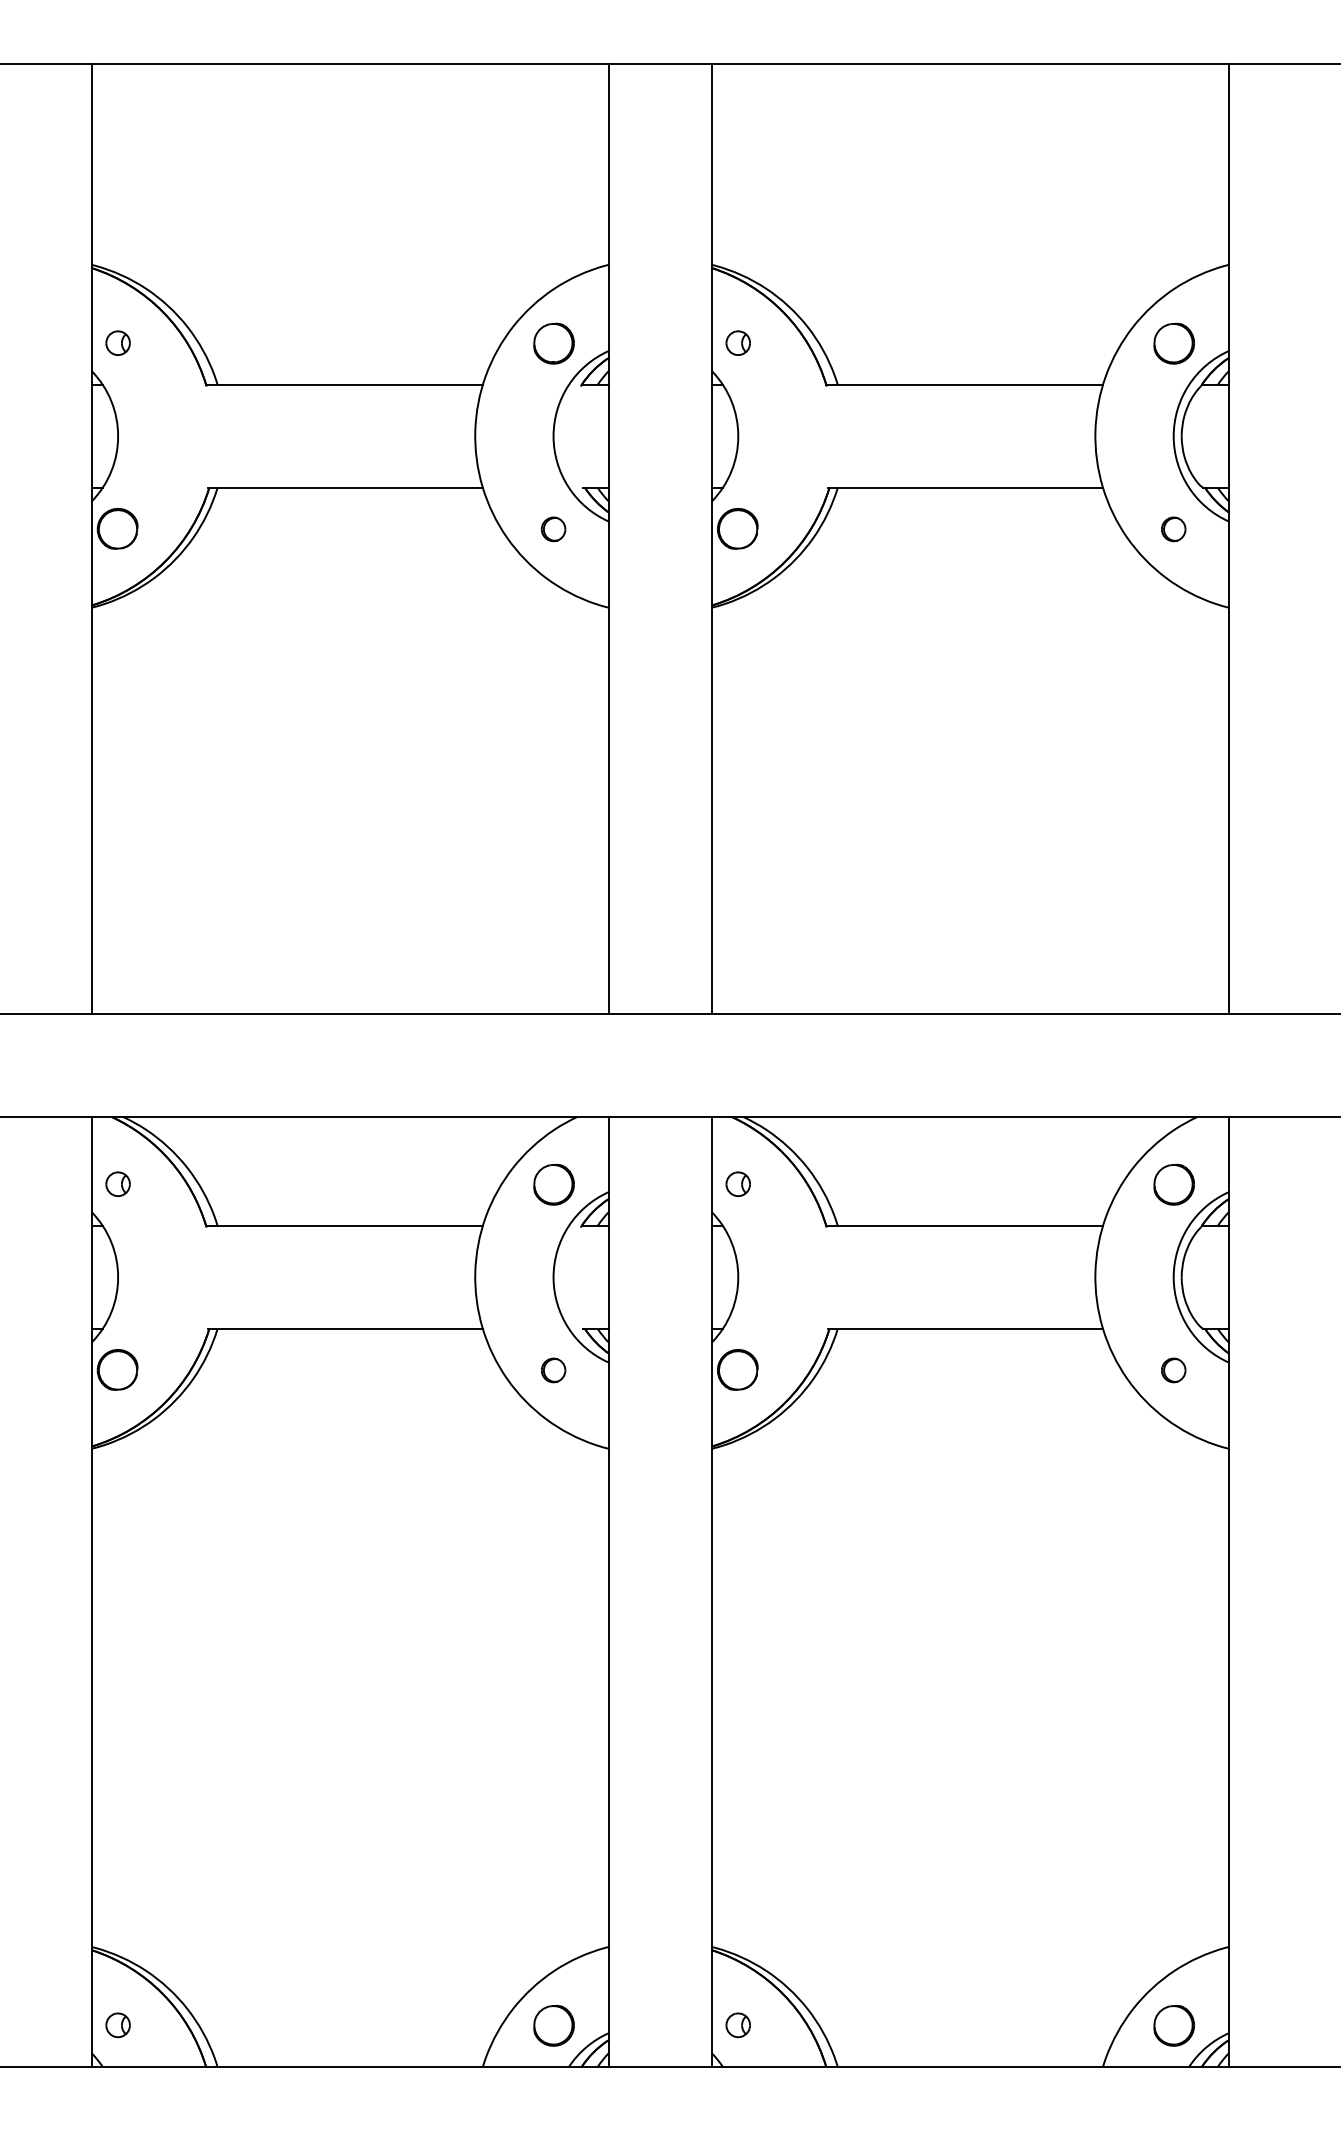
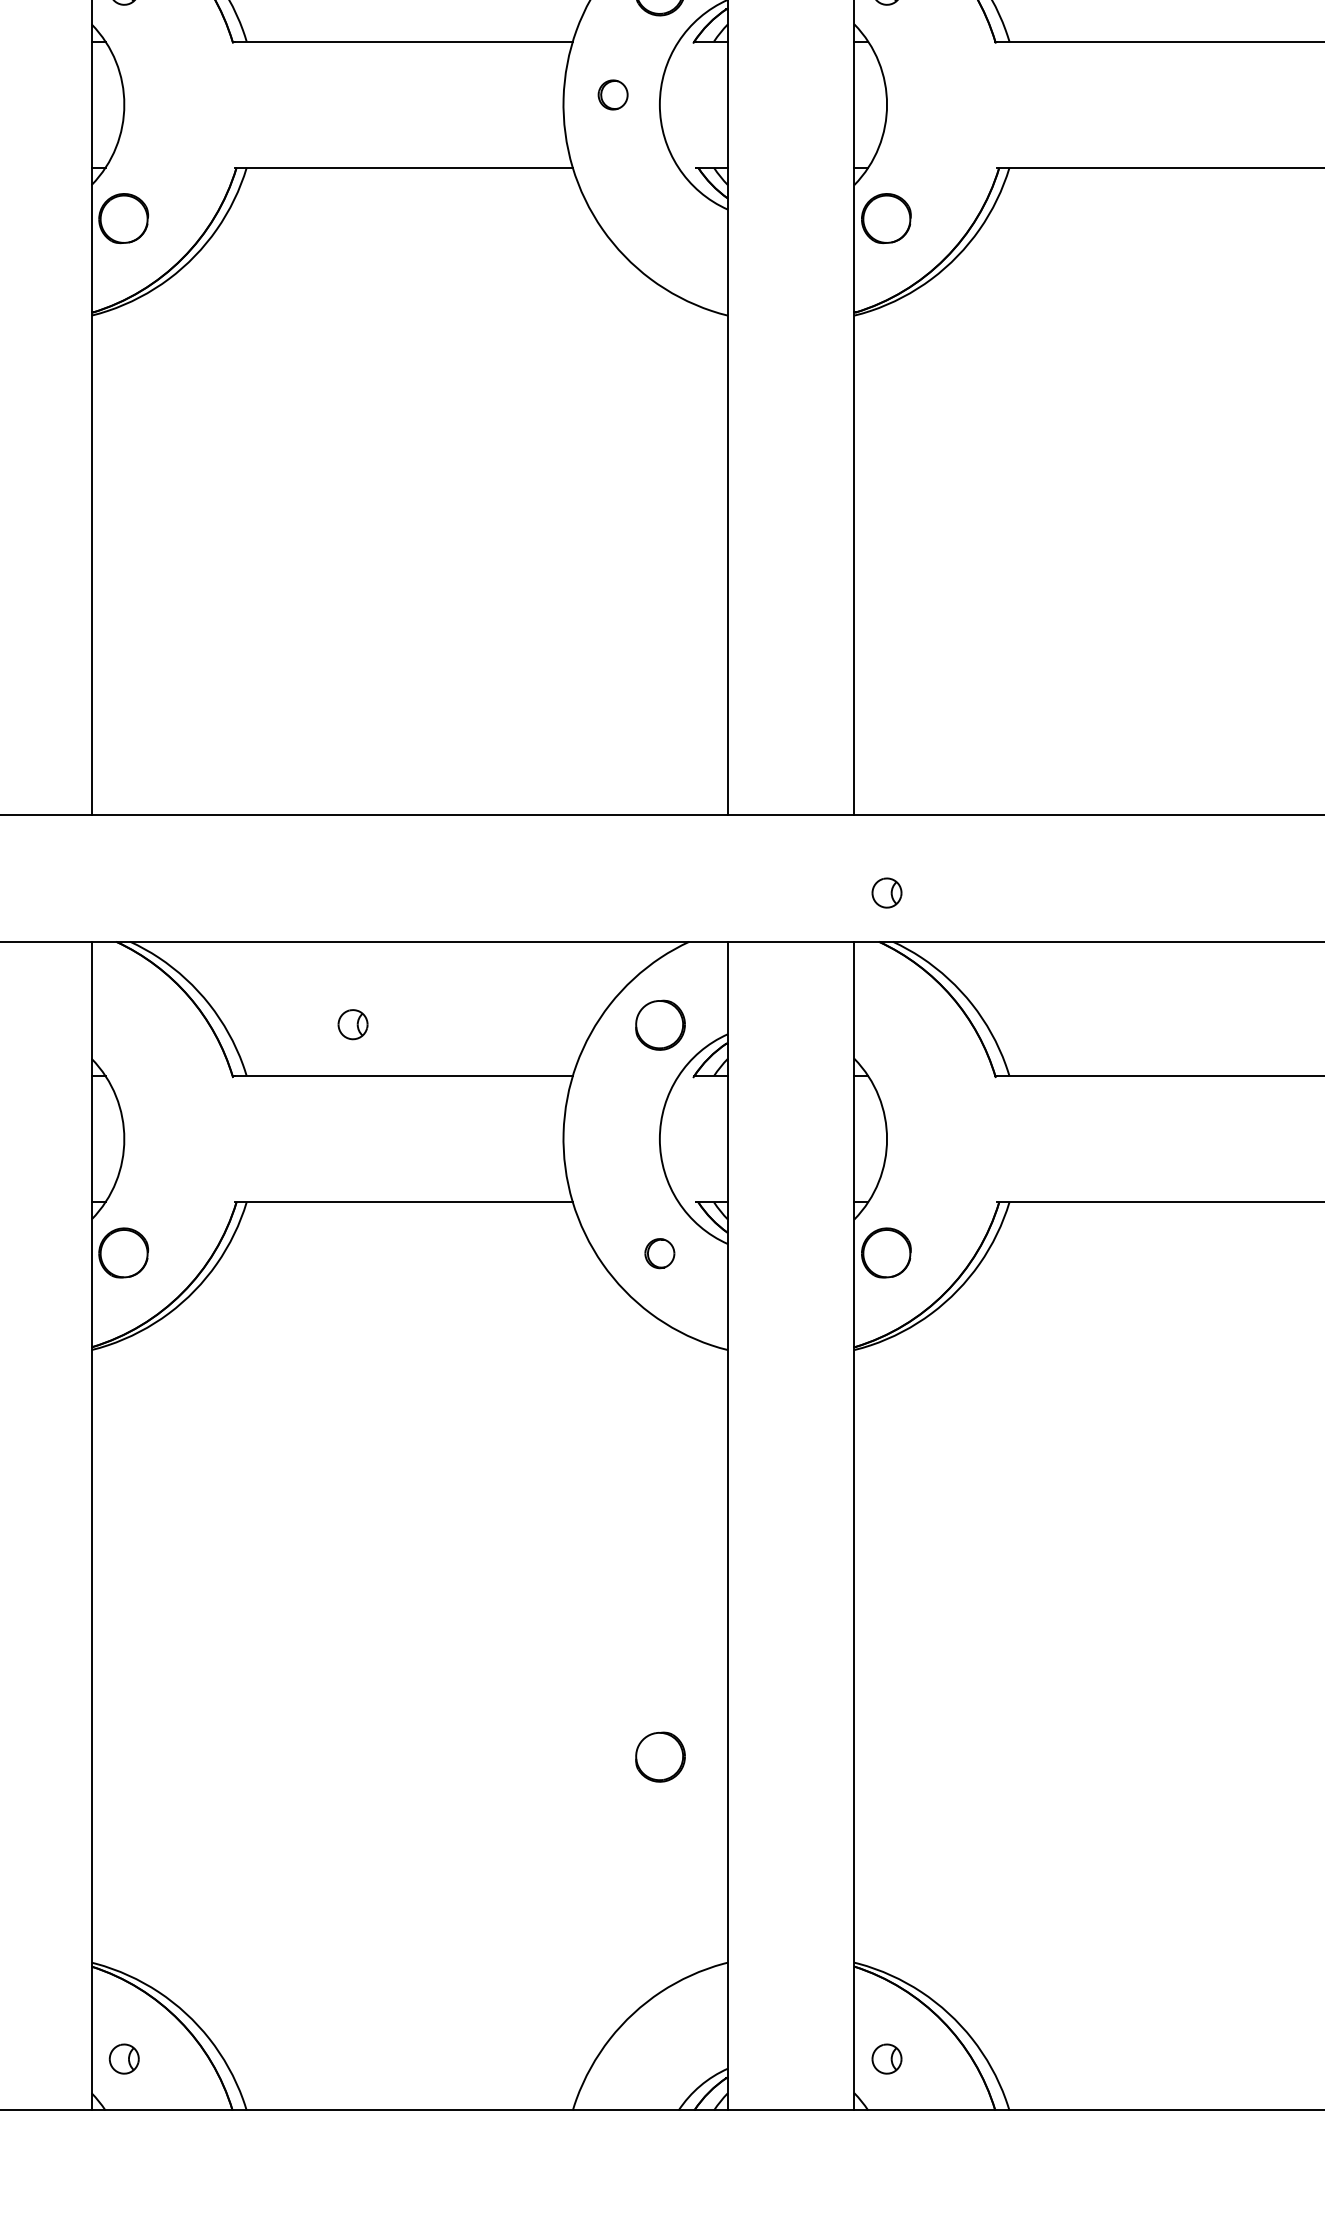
part: (553, 529) -> (613, 95), moved
part: (117, 1183) -> (352, 1023), moved
part: (737, 1183) -> (886, 892), moved
part: (553, 2025) -> (659, 1756), moved

